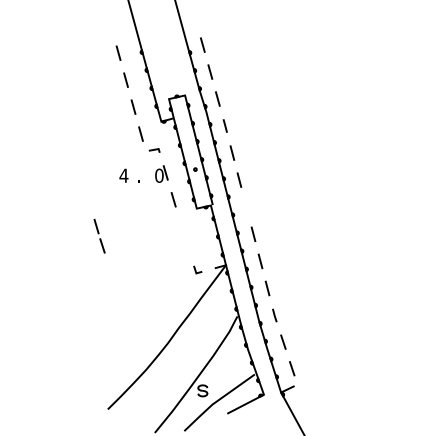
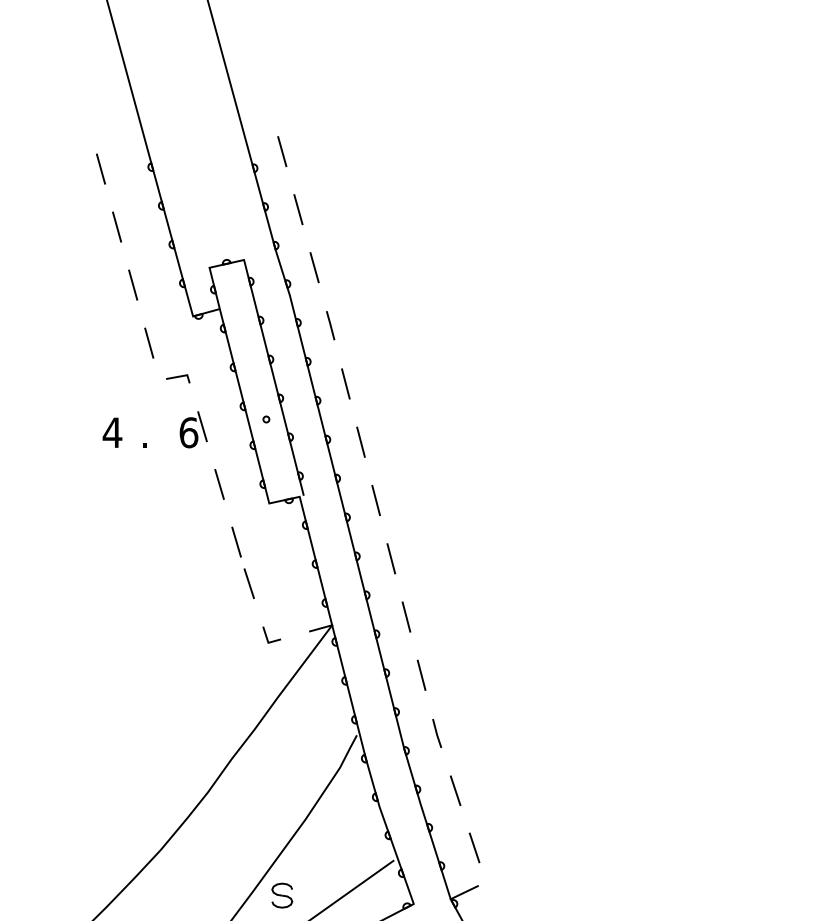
text: (159, 175) -> (189, 432), 0 -> 6
line: (246, 206) -> (376, 498), added
line: (99, 238) -> (242, 567), moved

